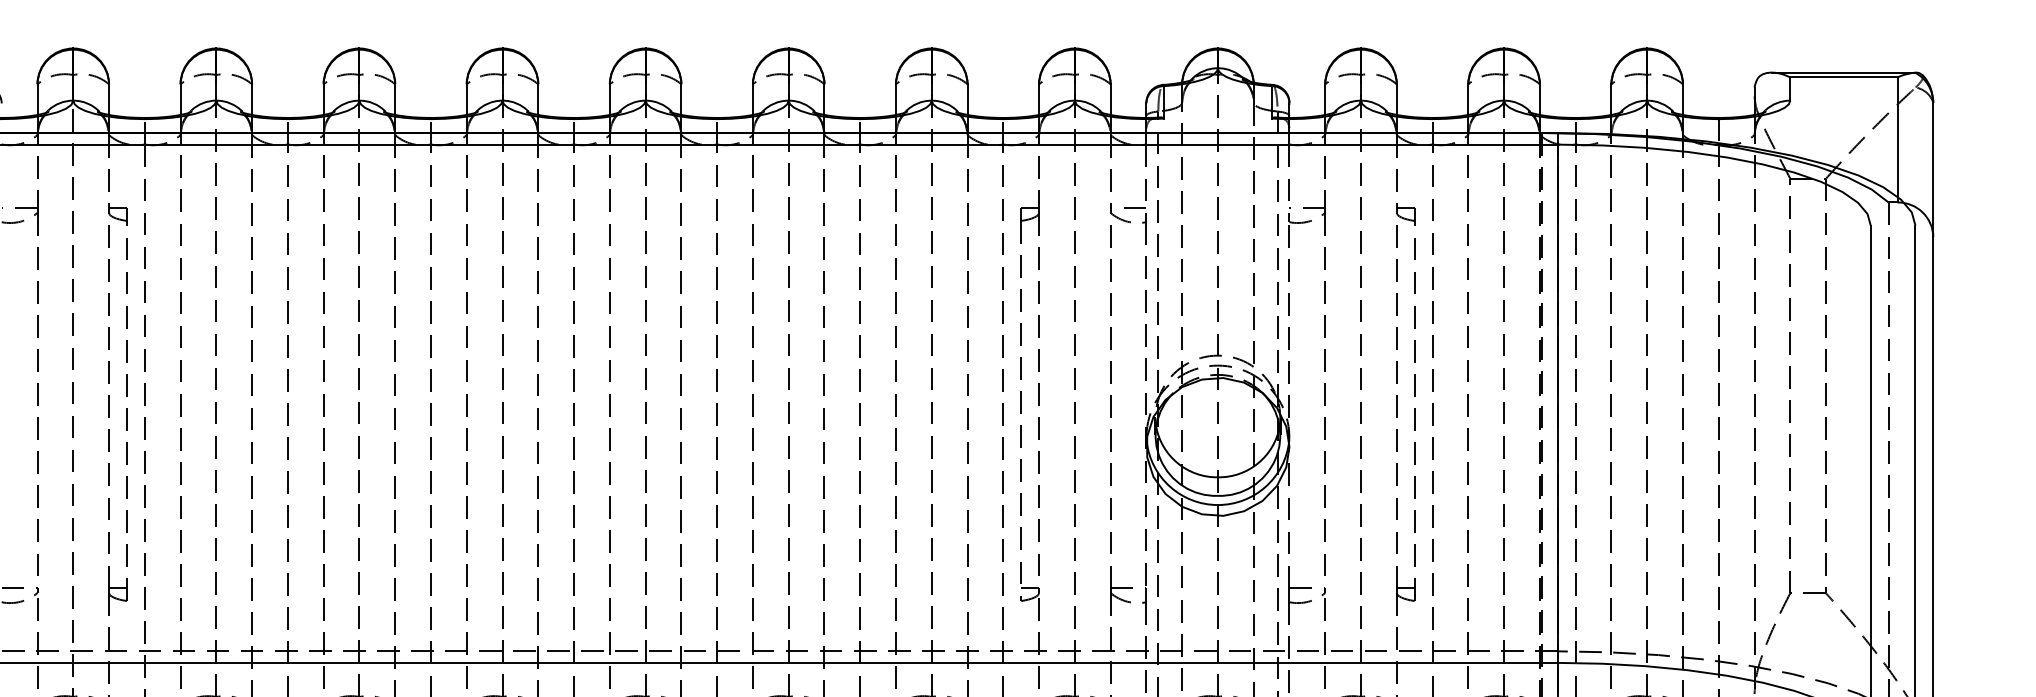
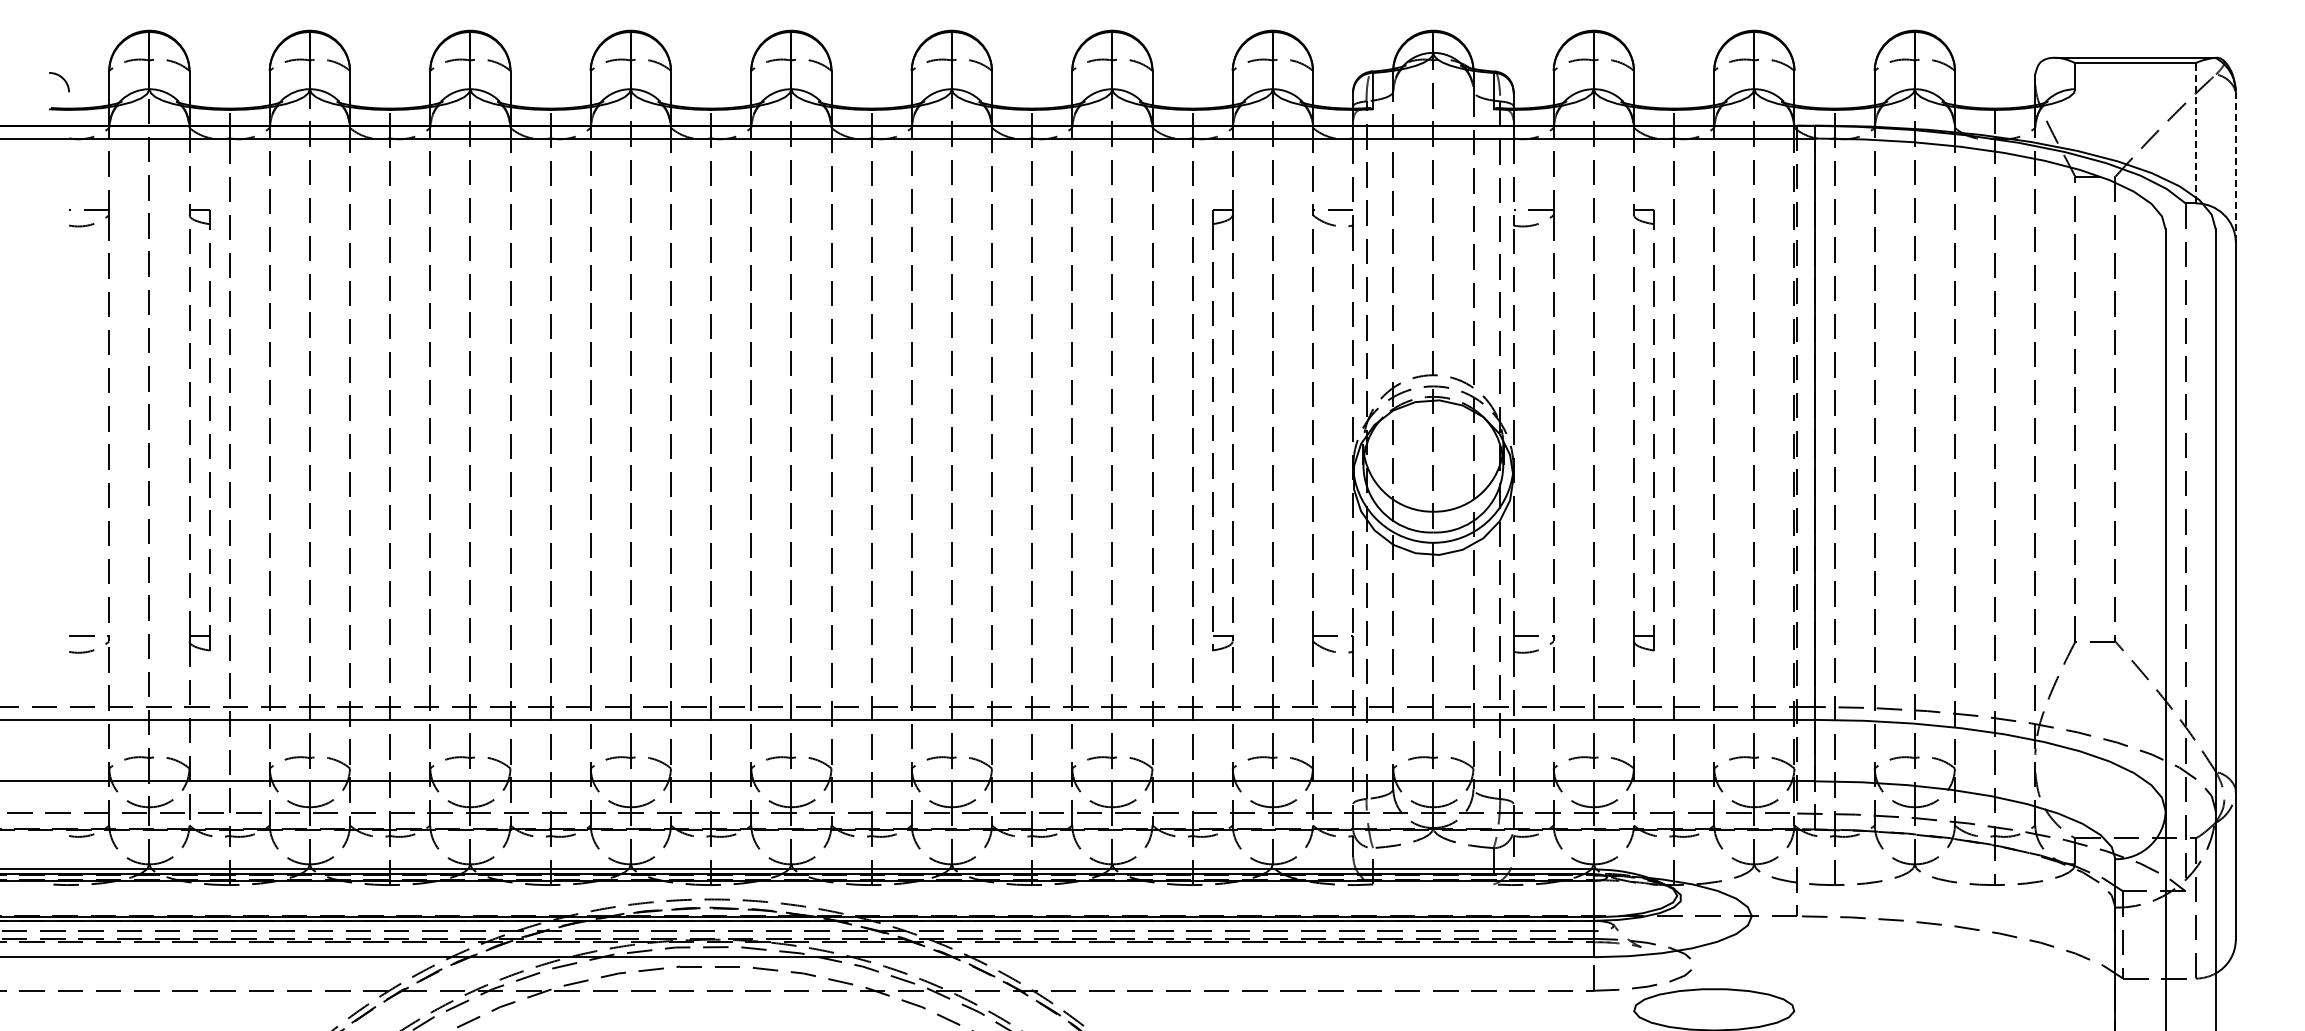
line: (1897, 139) -> (2195, 132), solid -> dashed
line: (1933, 170) -> (2235, 167), solid -> dashed

